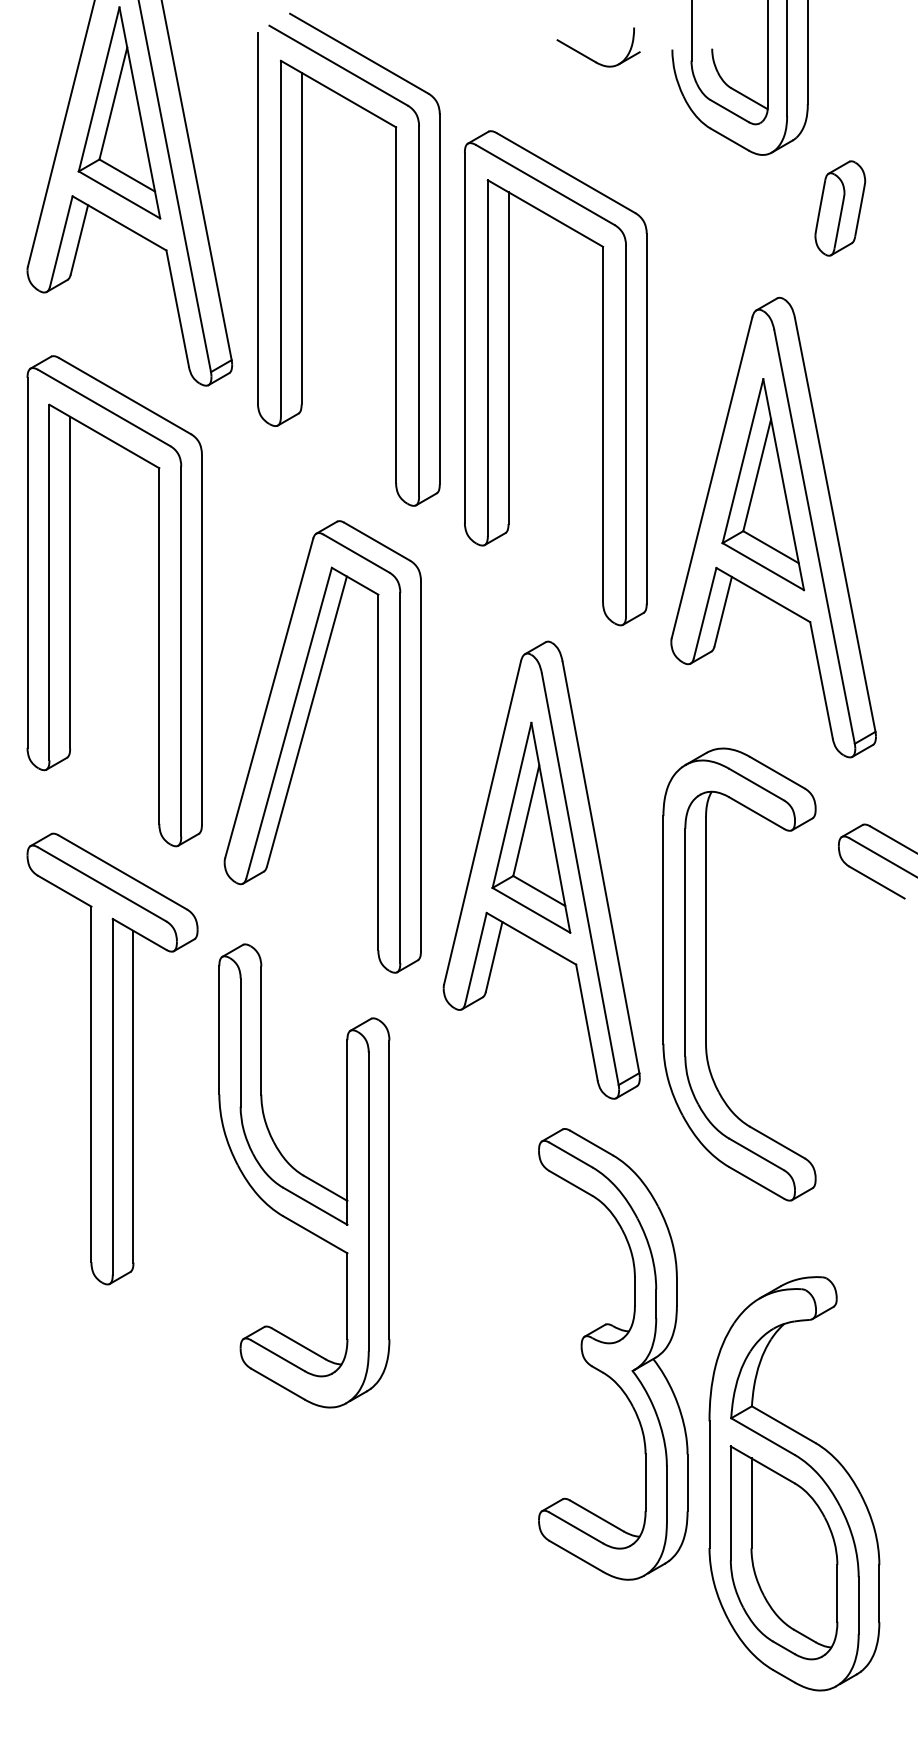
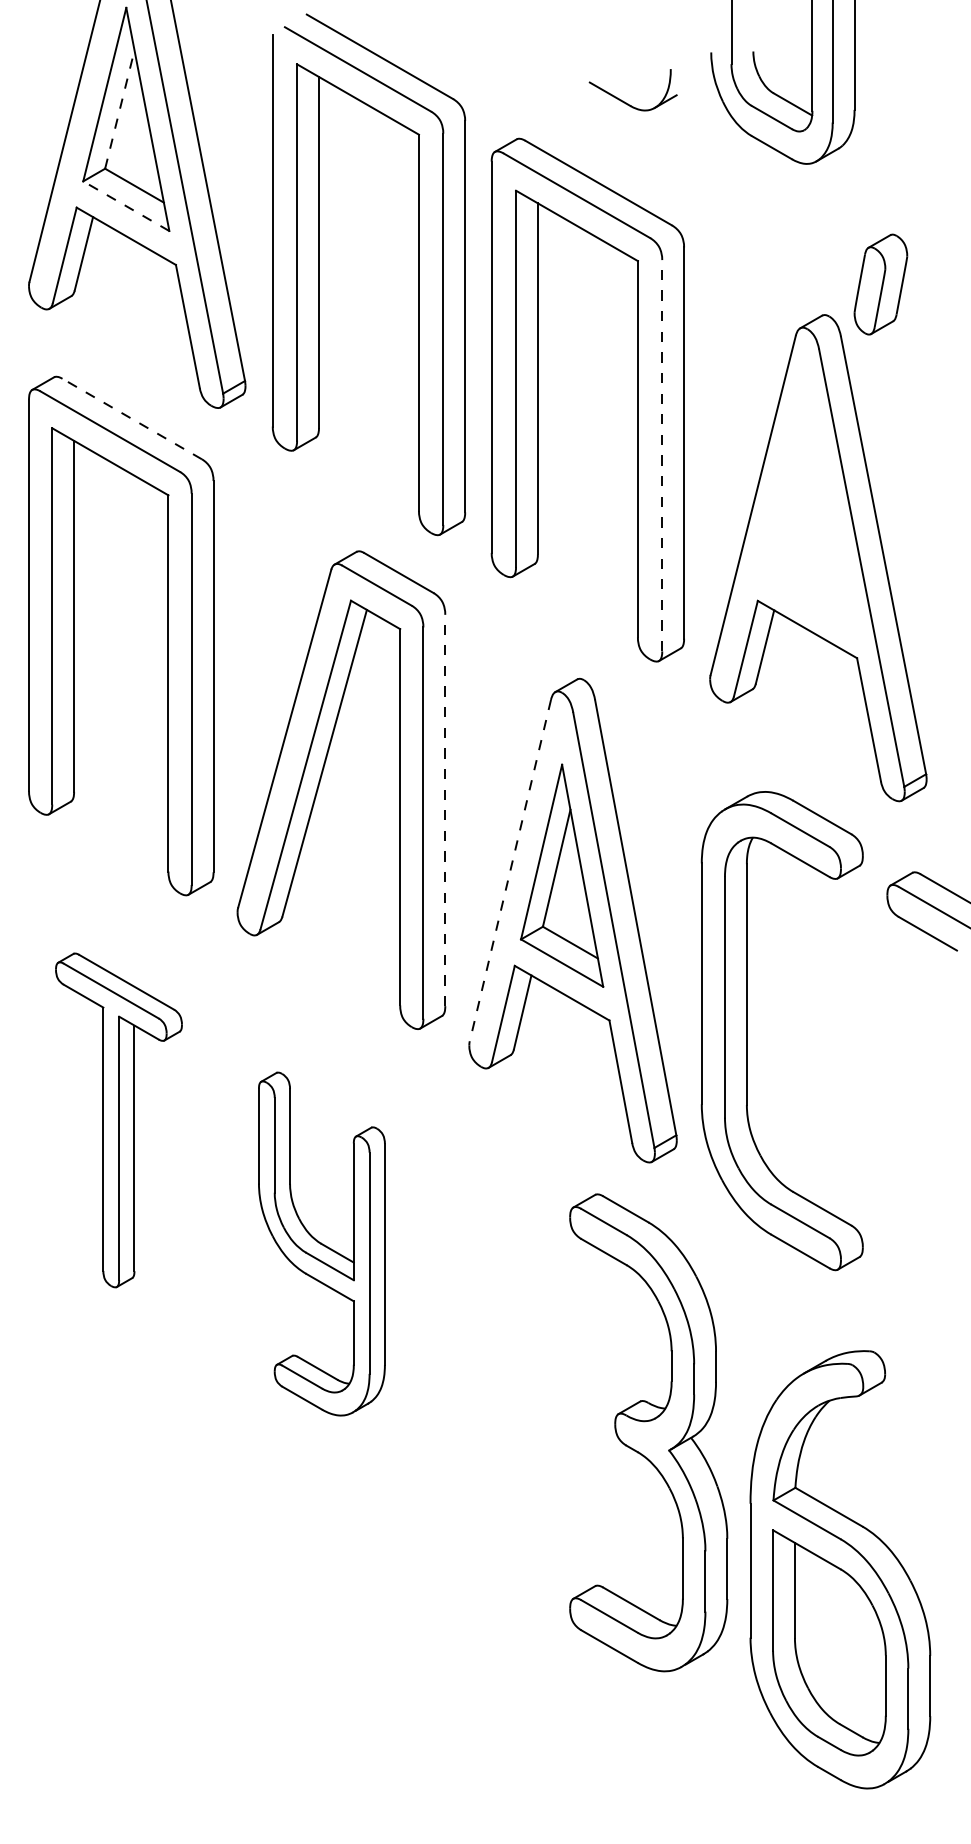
part: (592, 59) -> (626, 102), moved
line: (113, 103) -> (119, 109), solid -> dashed
line: (119, 195) -> (126, 206), solid -> dashed
part: (839, 208) -> (880, 284), moved
line: (124, 395) -> (131, 418), solid -> dashed
line: (626, 430) -> (662, 455), solid -> dashed
part: (763, 484) -> (807, 512), removed
line: (421, 766) -> (445, 810), solid -> dashed
line: (482, 823) -> (510, 871), solid -> dashed
part: (112, 1059) -> (118, 1120), size x0.7
part: (303, 1175) -> (321, 1243), size x0.7

